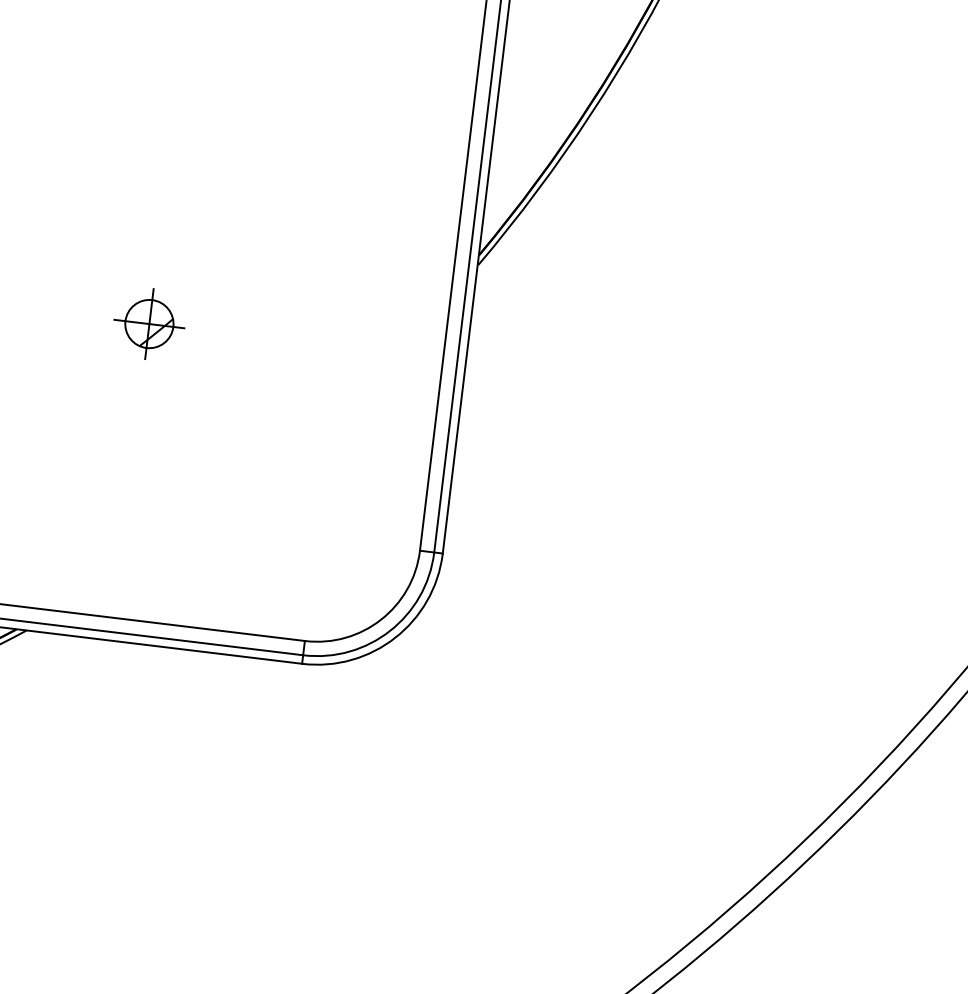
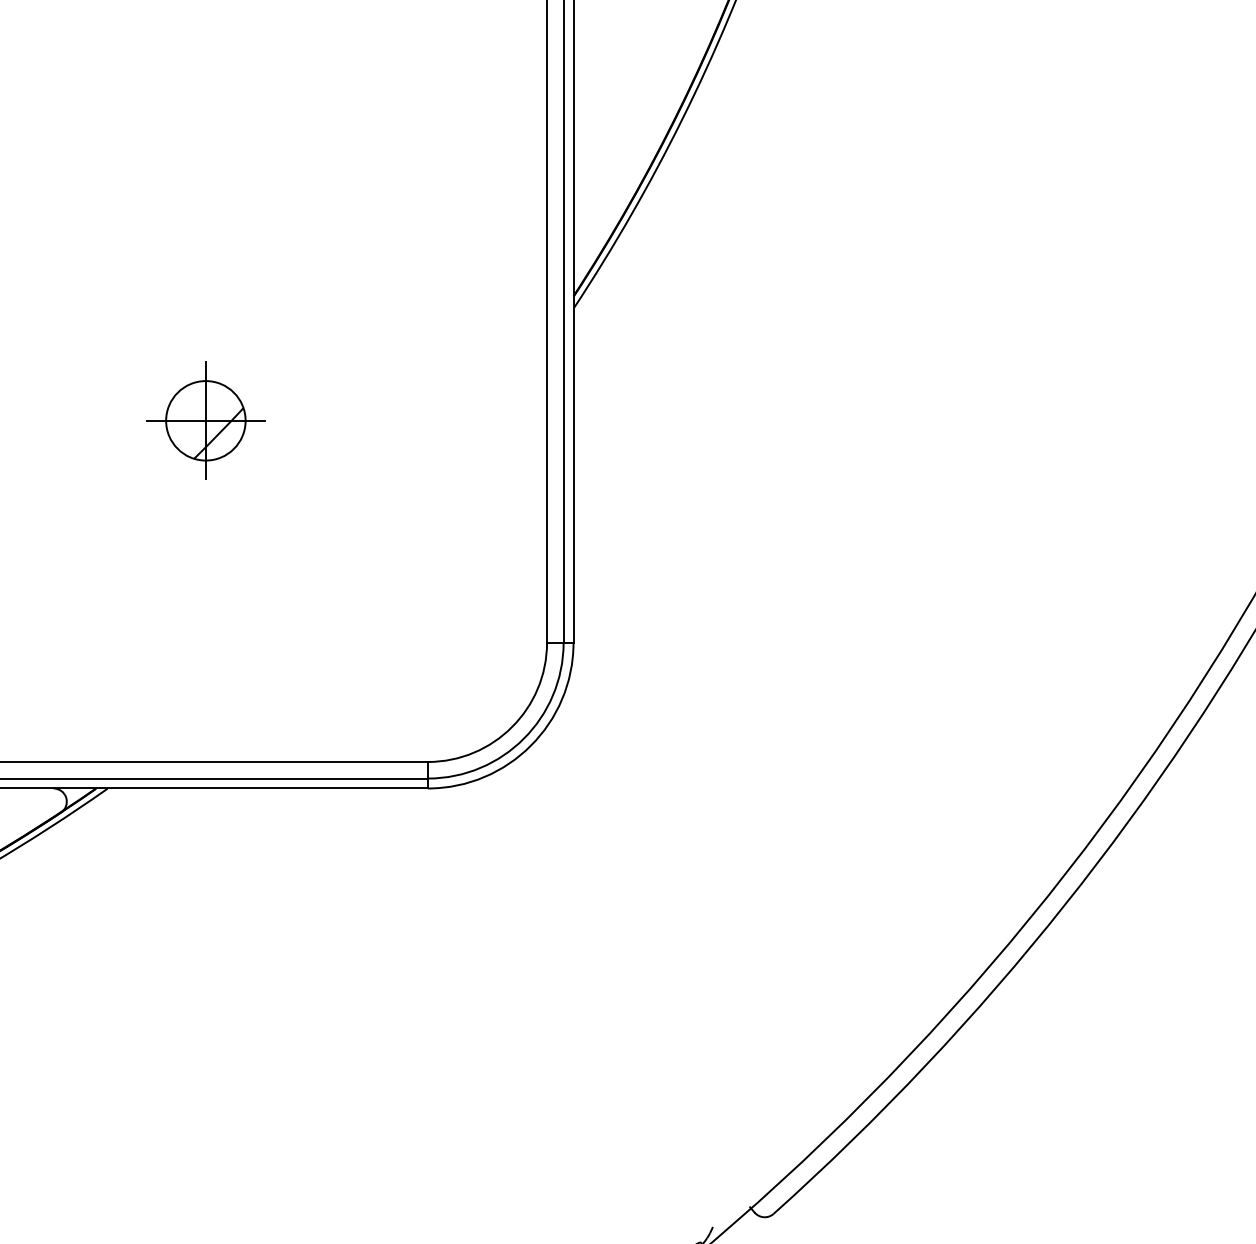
part: (149, 323) -> (205, 420), size x1.43

